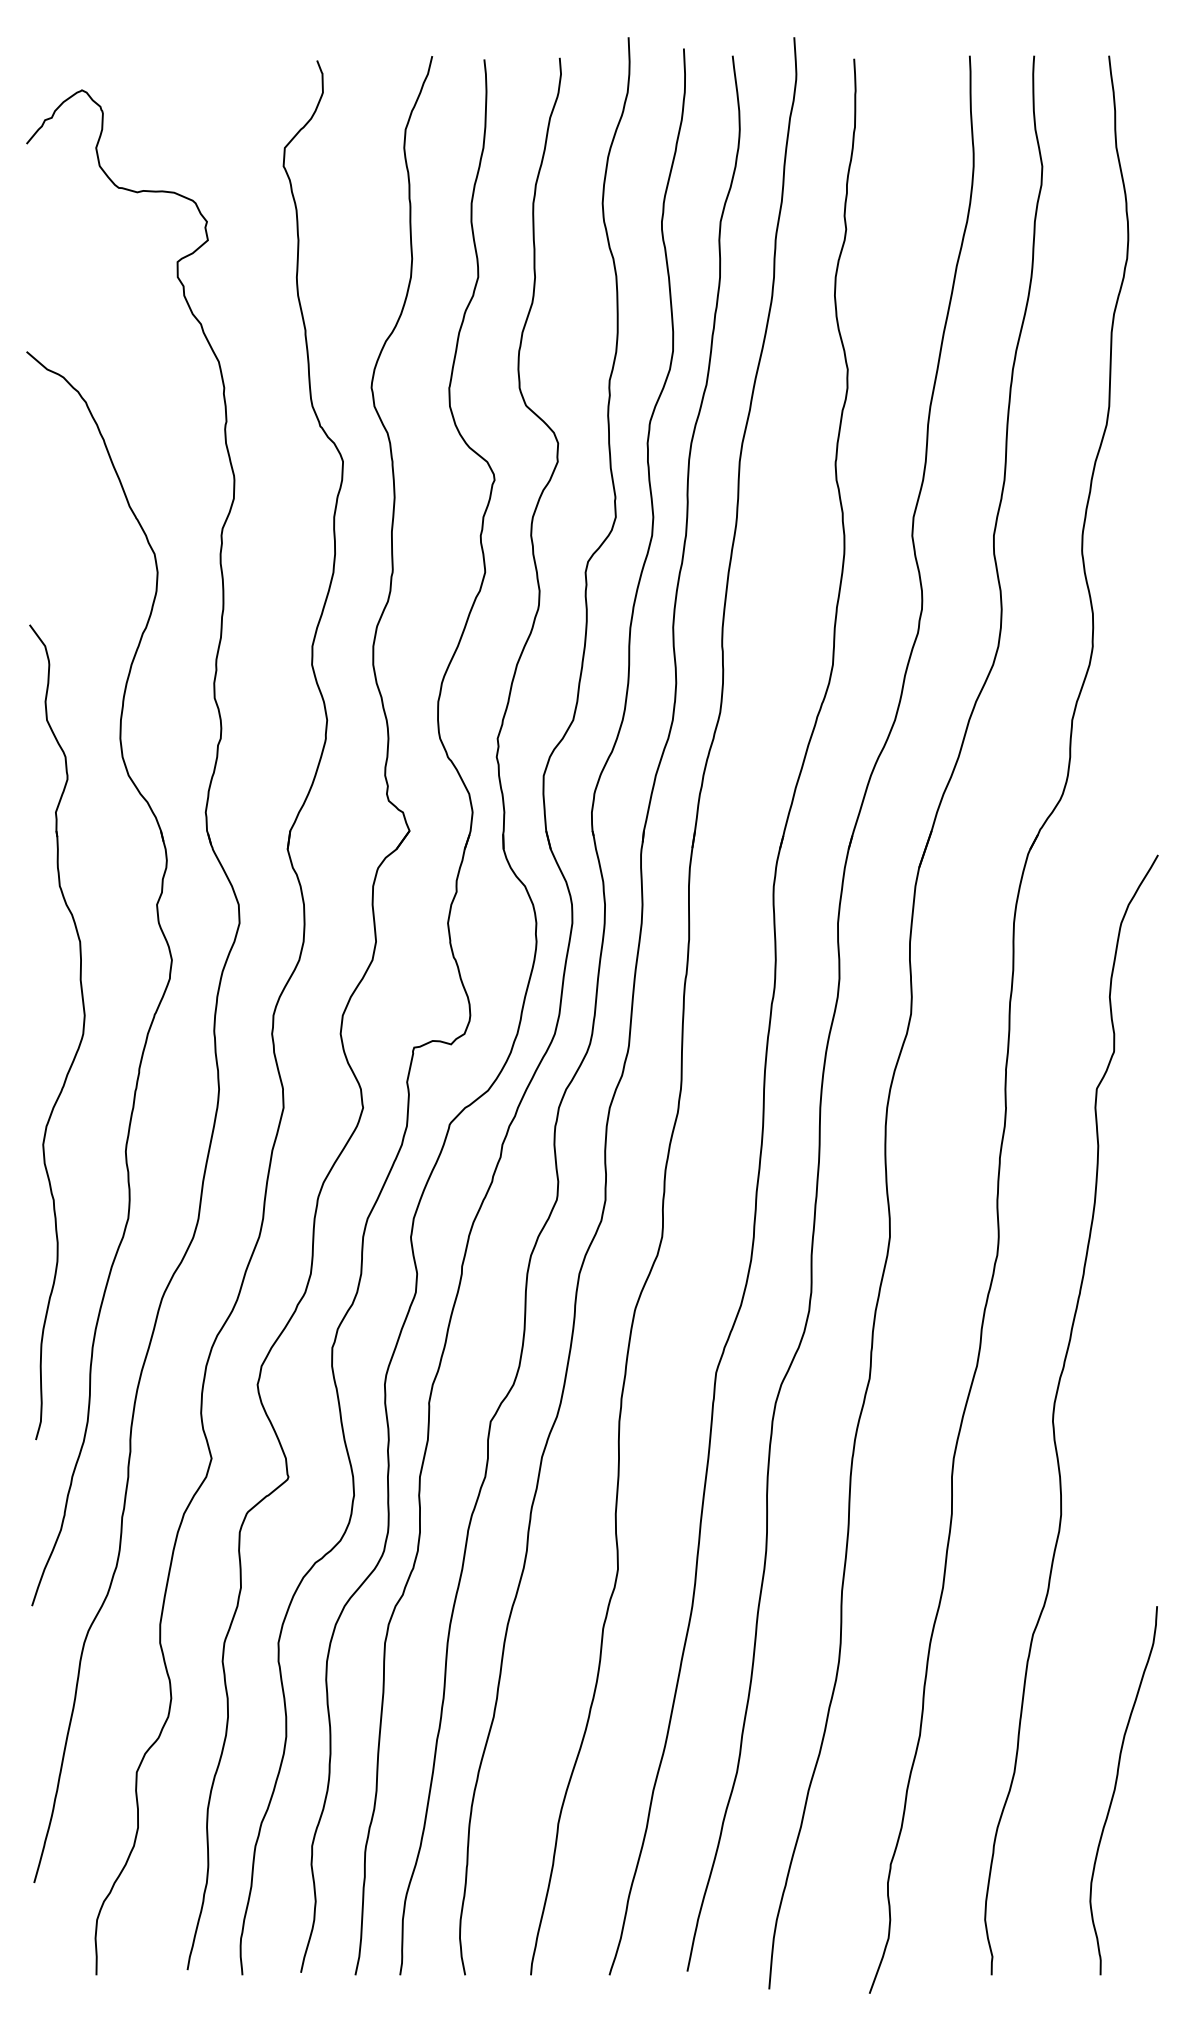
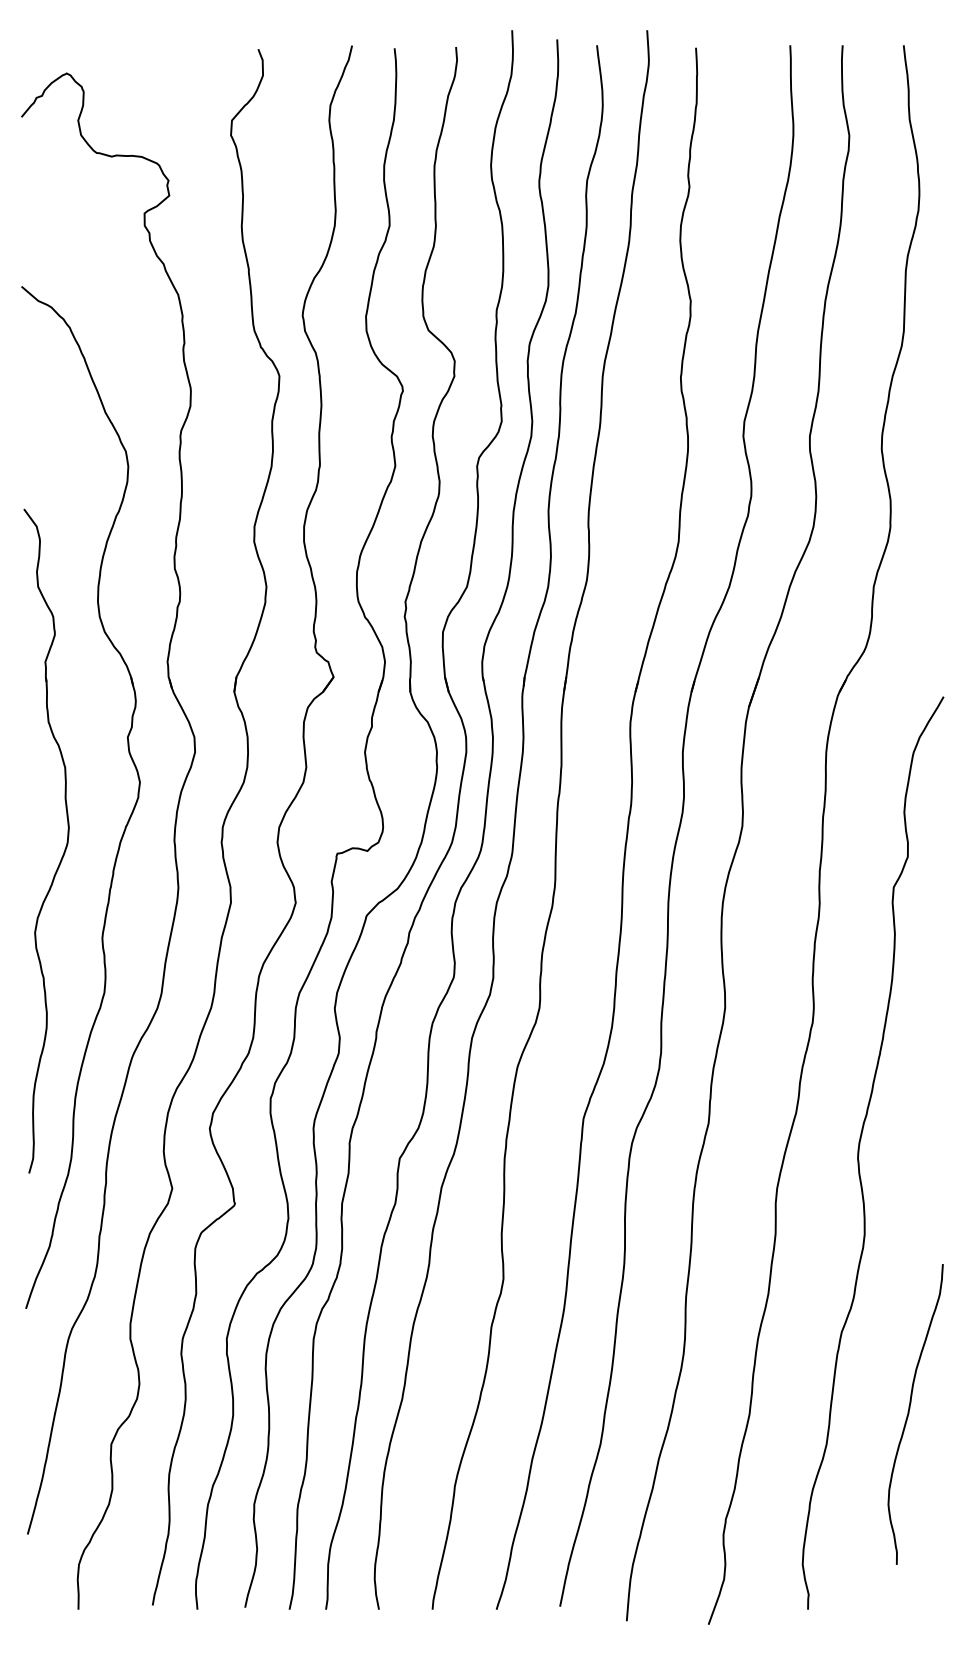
curve: (1115, 1790) -> (908, 1414), moved

